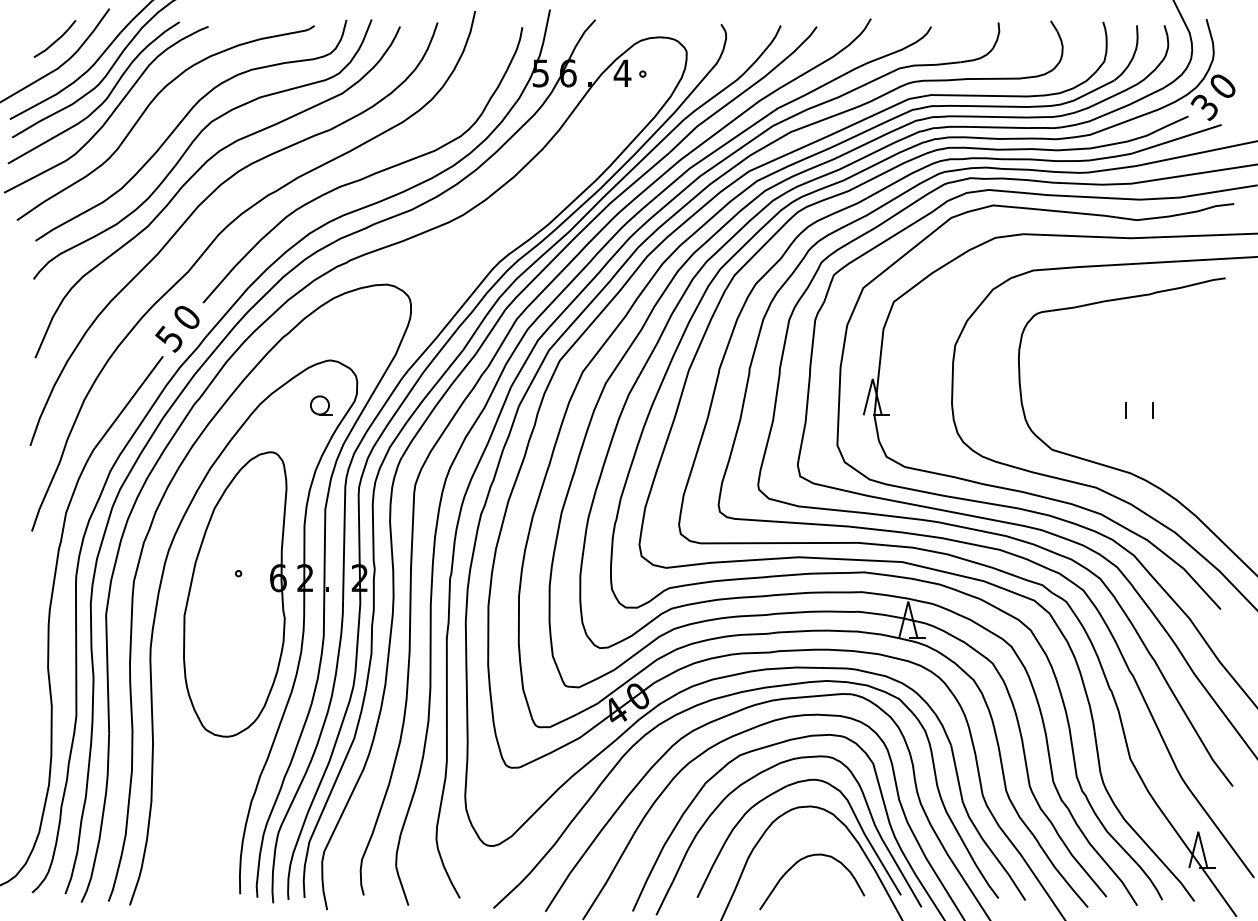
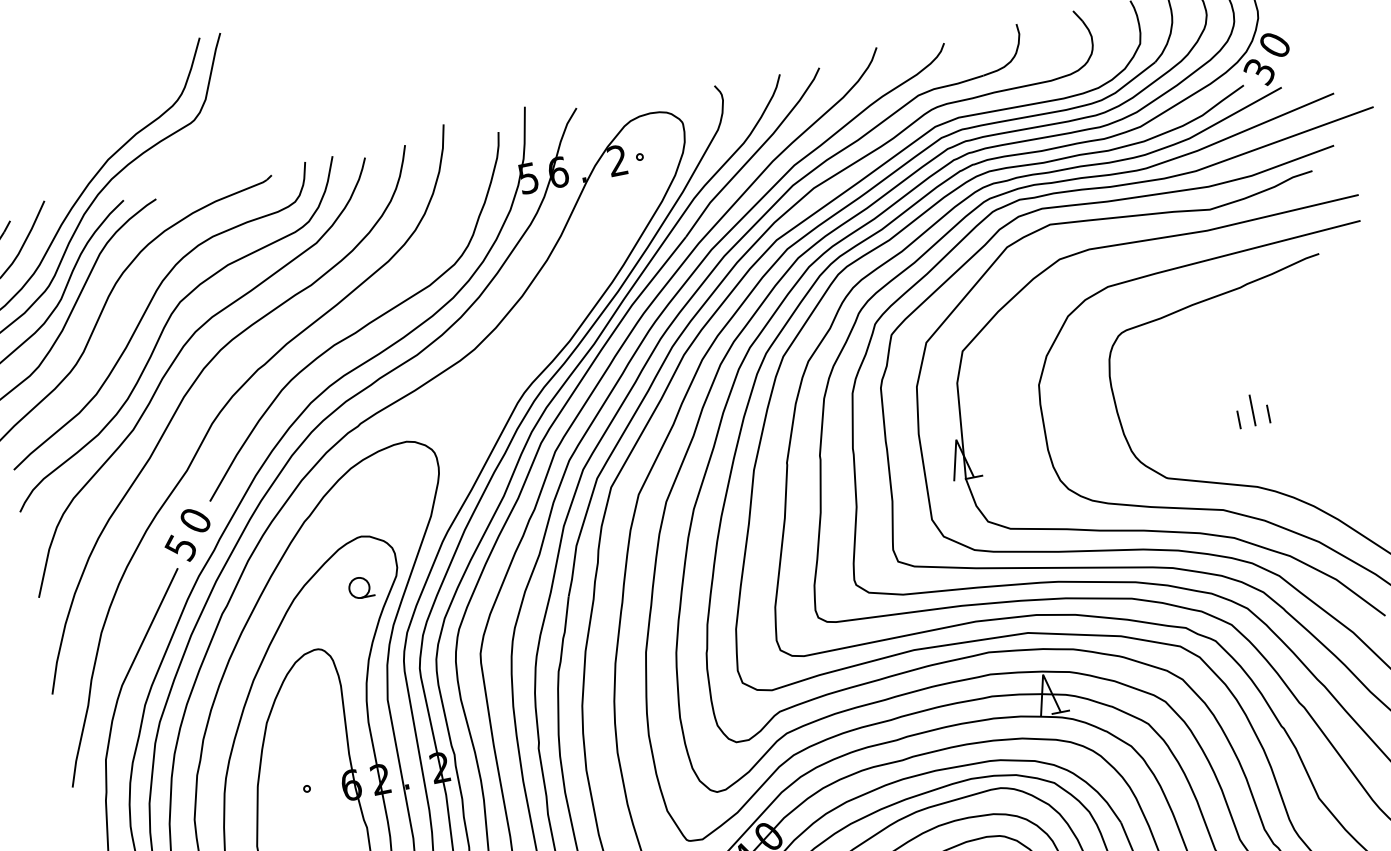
text: (622, 72) -> (617, 159), 4 -> 2
line: (1139, 404) -> (1252, 410), added

